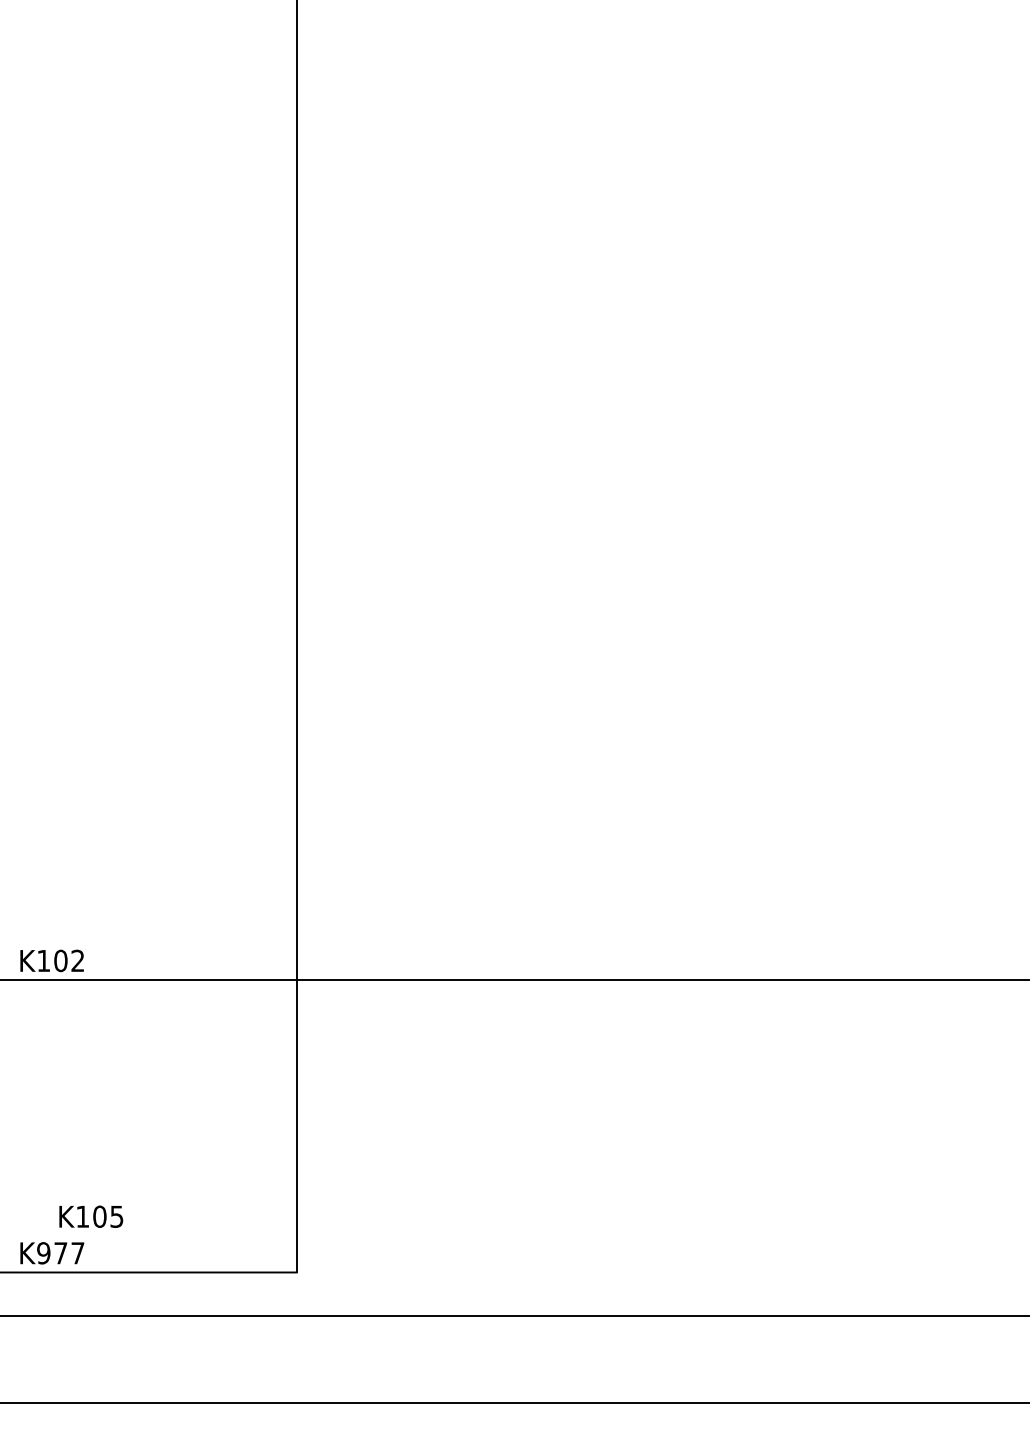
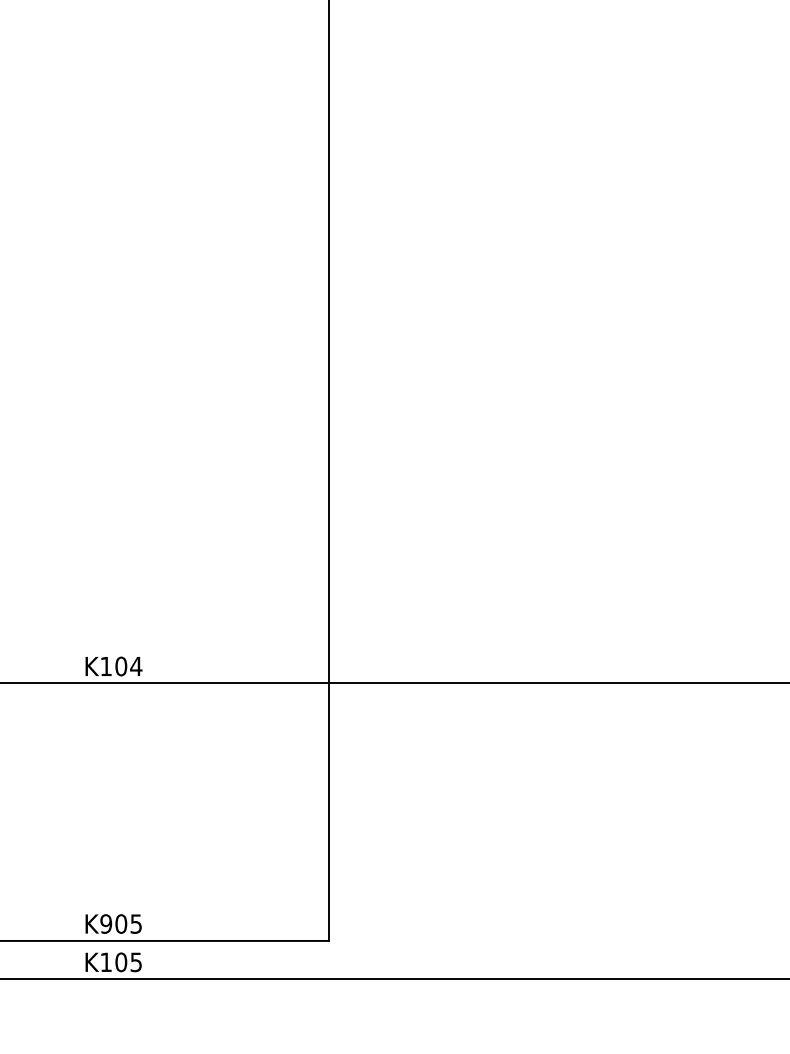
text: (77, 960) -> (135, 666), K102 -> K104
text: (91, 1216) -> (113, 962), moved
text: (69, 1253) -> (128, 924), K977 -> K905

